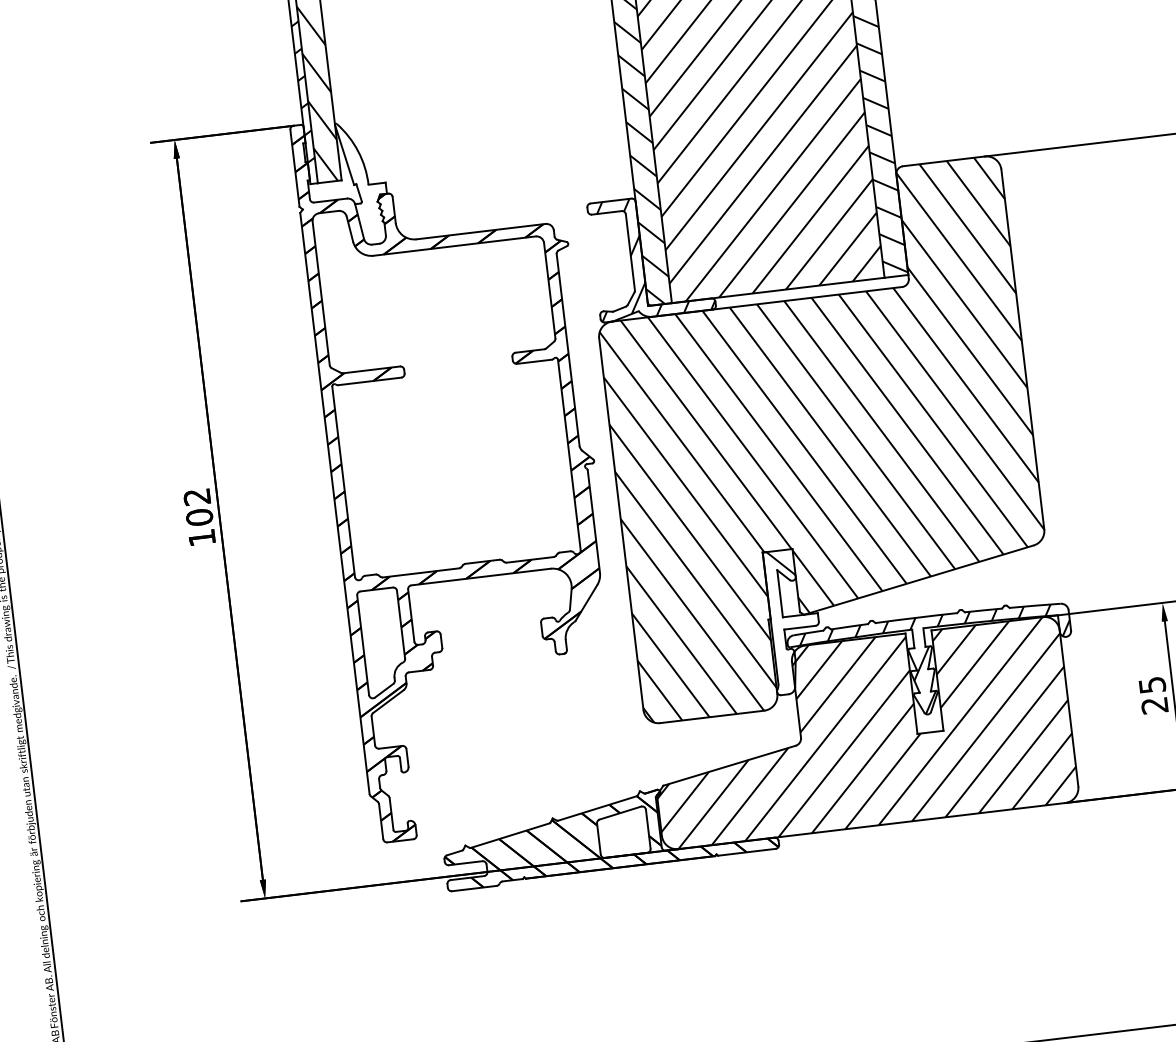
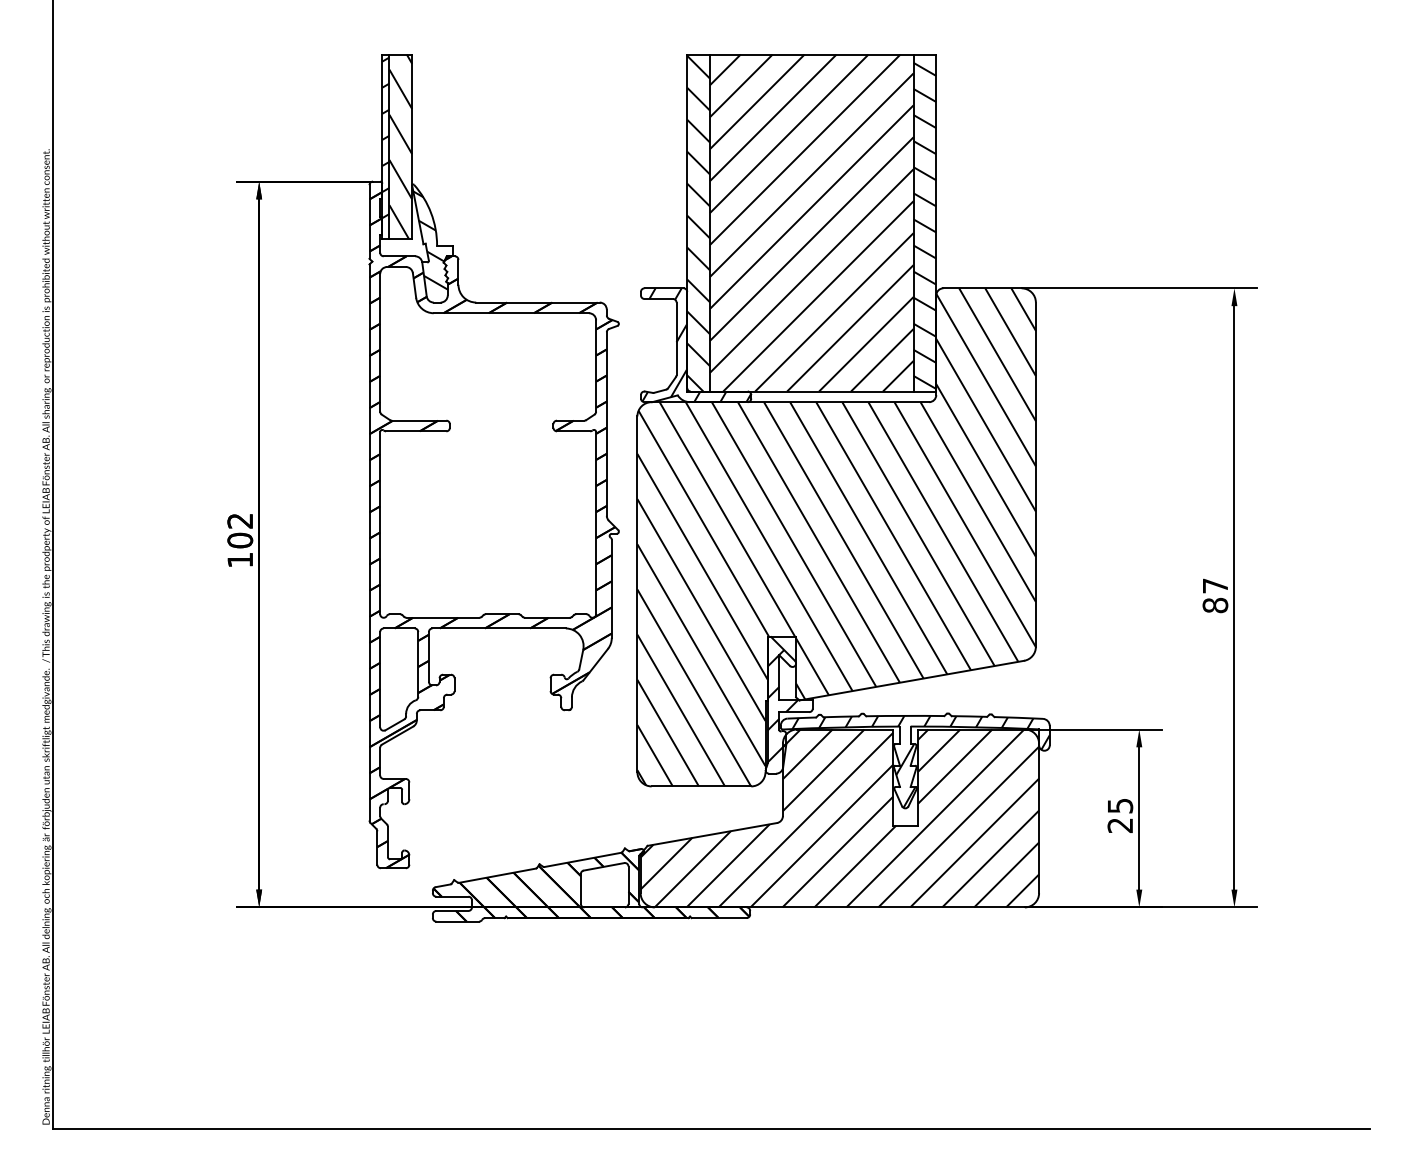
hatch: (361, 180) -> (430, 240), added
hatch: (786, 623) -> (782, 706), added

